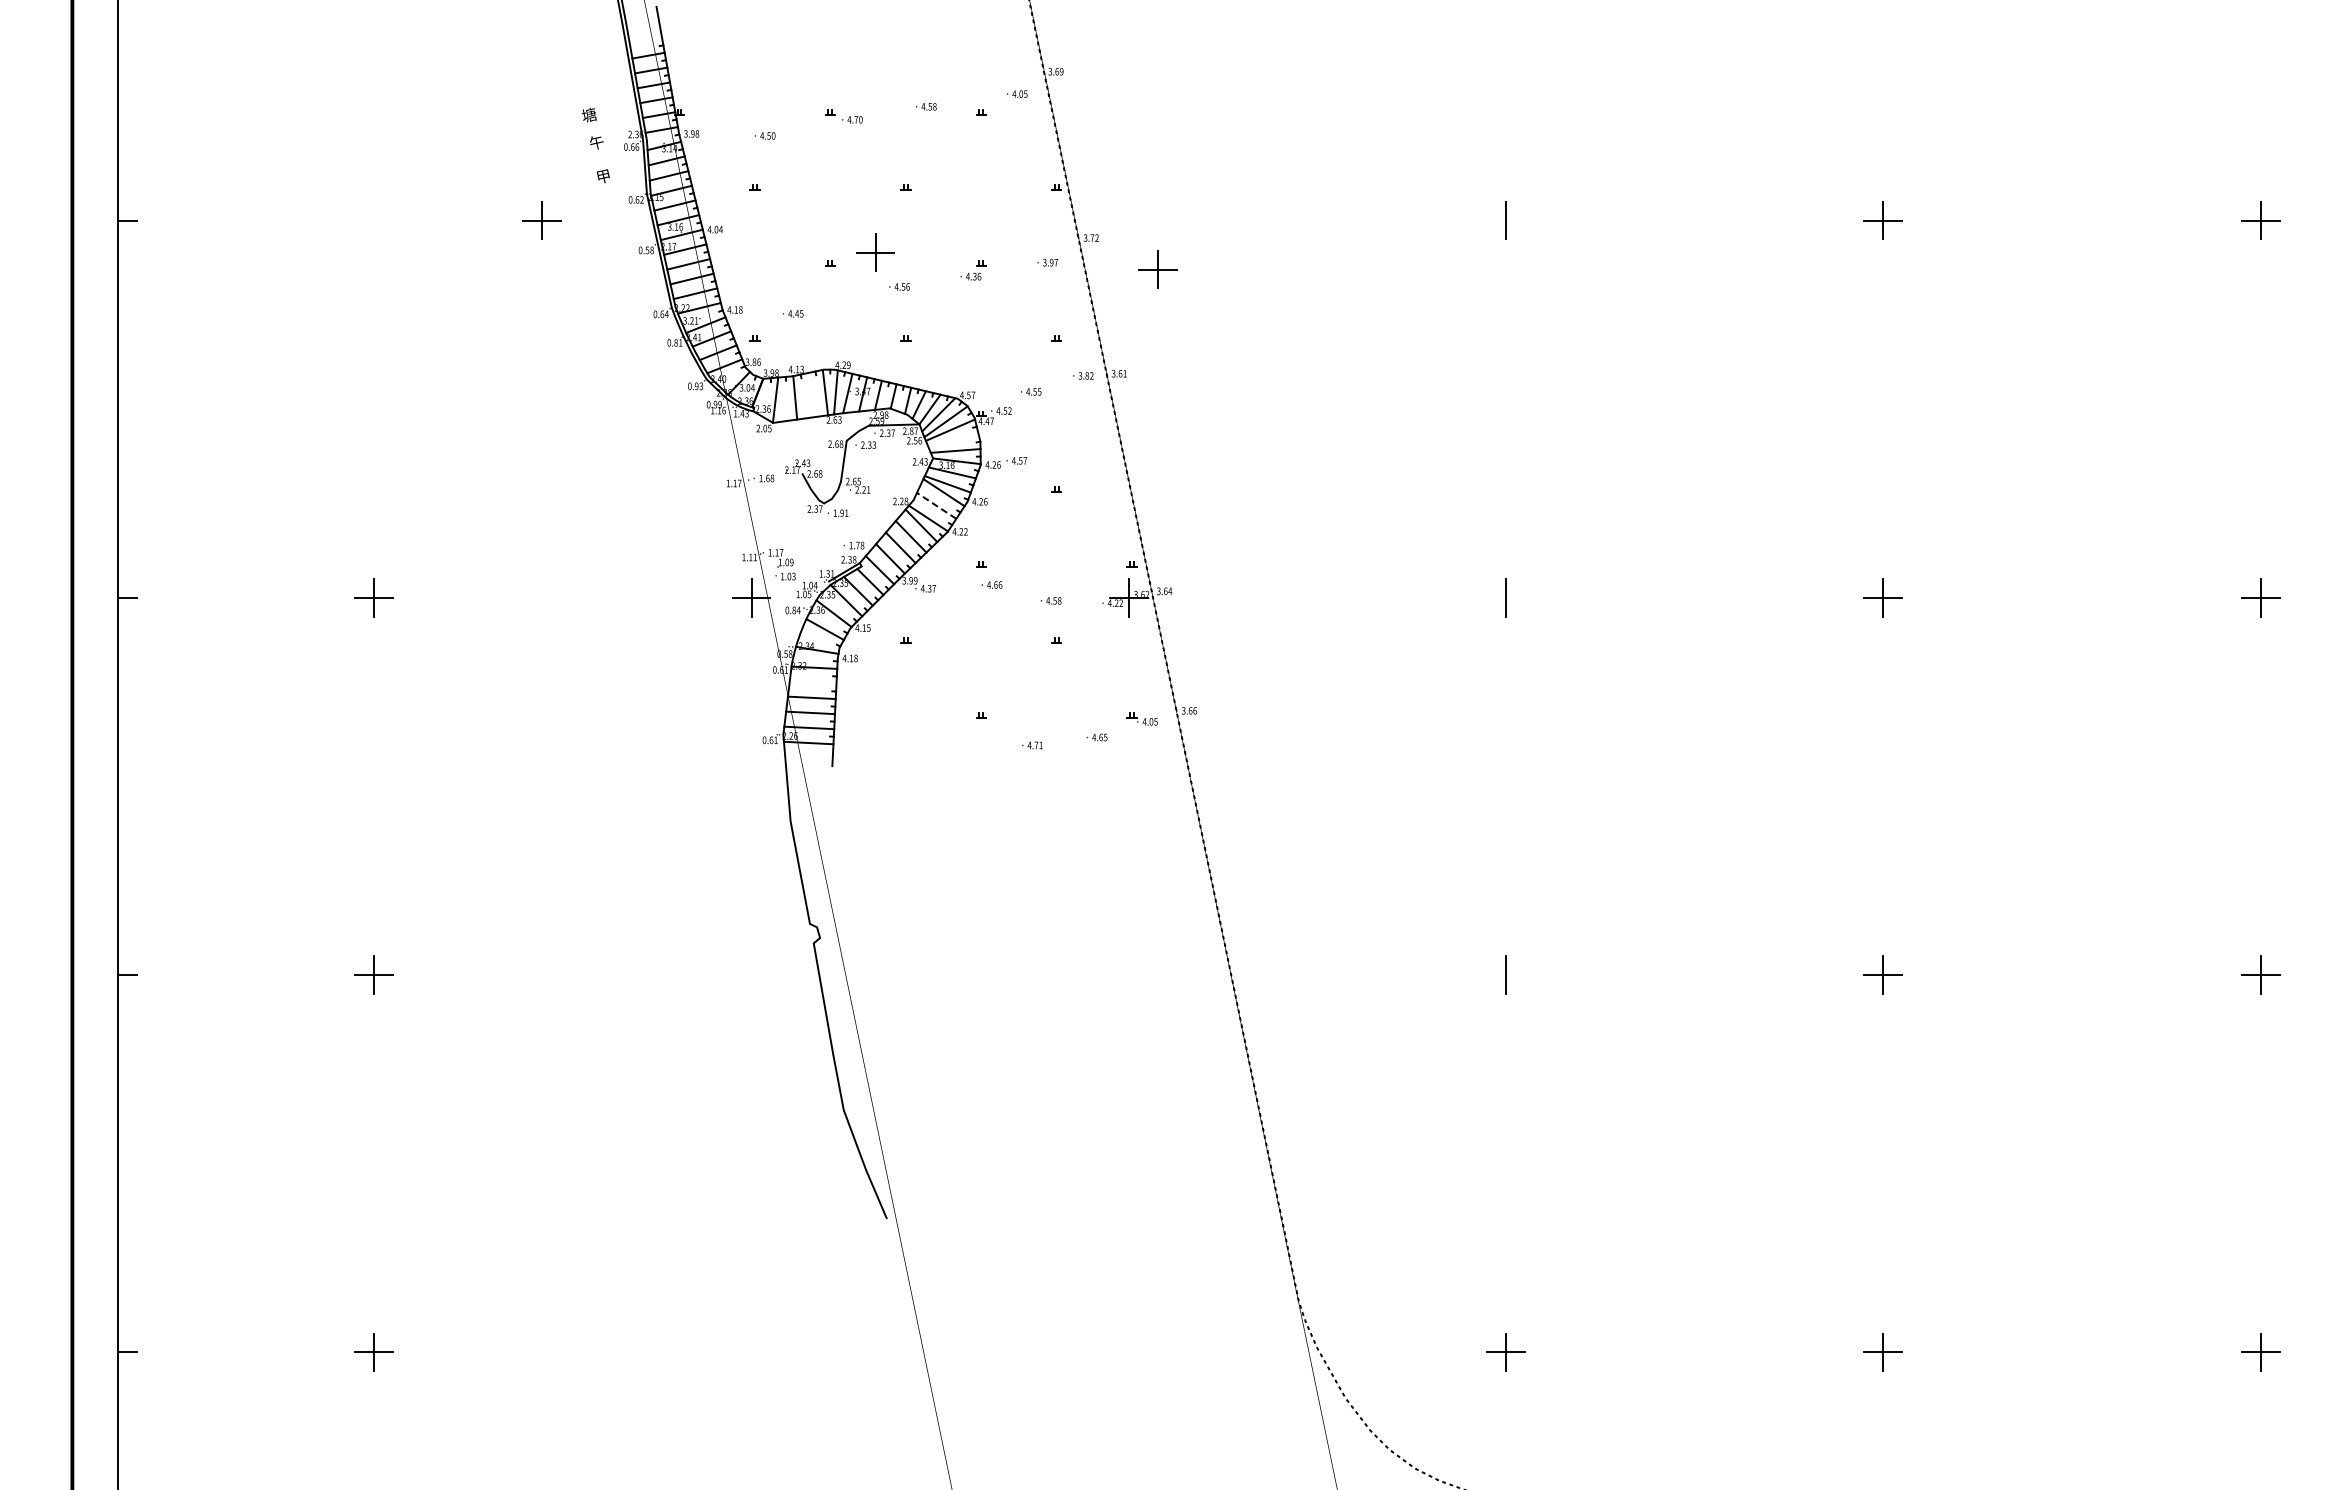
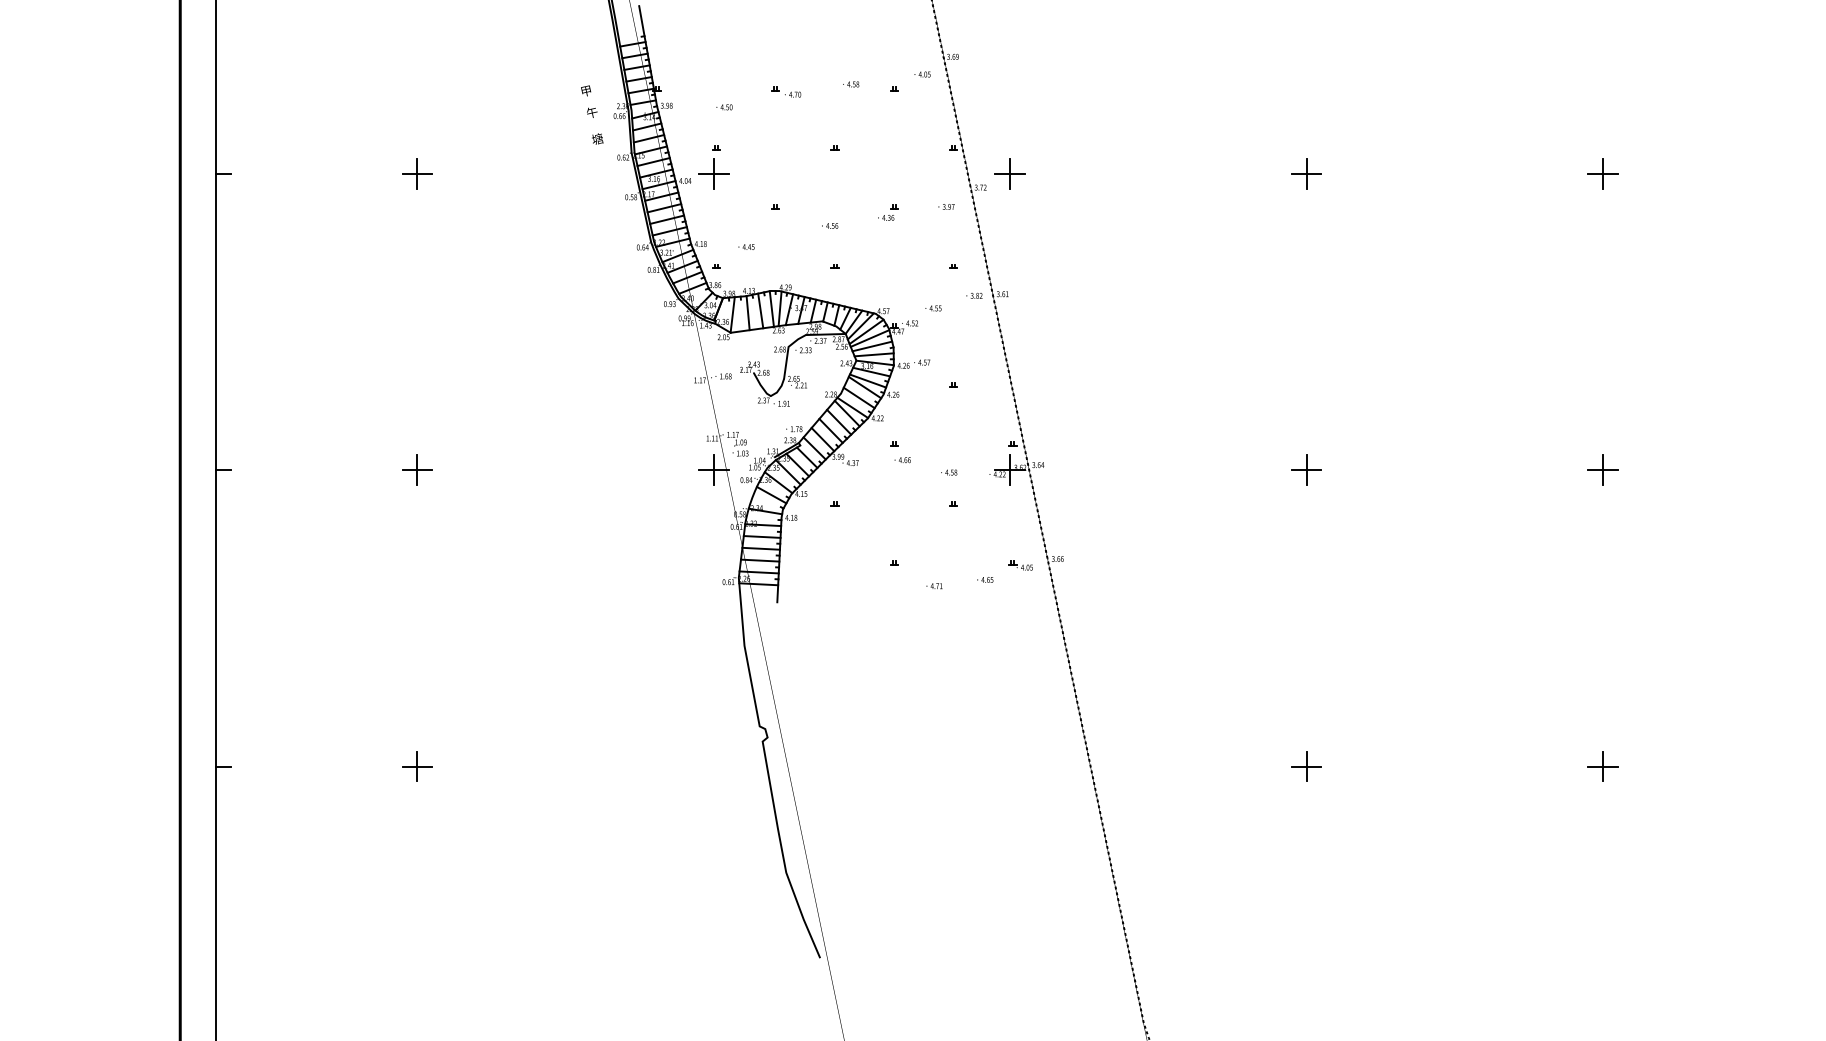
text: (589, 114) -> (586, 90), 塘 -> 甲
text: (603, 176) -> (597, 139), 甲 -> 塘
part: (541, 220) -> (416, 173), moved
line: (1505, 220) -> (1306, 173), added
part: (875, 252) -> (713, 173), moved
part: (1157, 269) -> (1009, 173), moved
line: (811, 395) -> (760, 311), added
line: (953, 440) -> (872, 346), added
line: (936, 505) -> (859, 397), dashed -> solid
line: (1505, 597) -> (1306, 469), added
line: (812, 682) -> (761, 536), added
line: (1505, 975) -> (1306, 766), added

